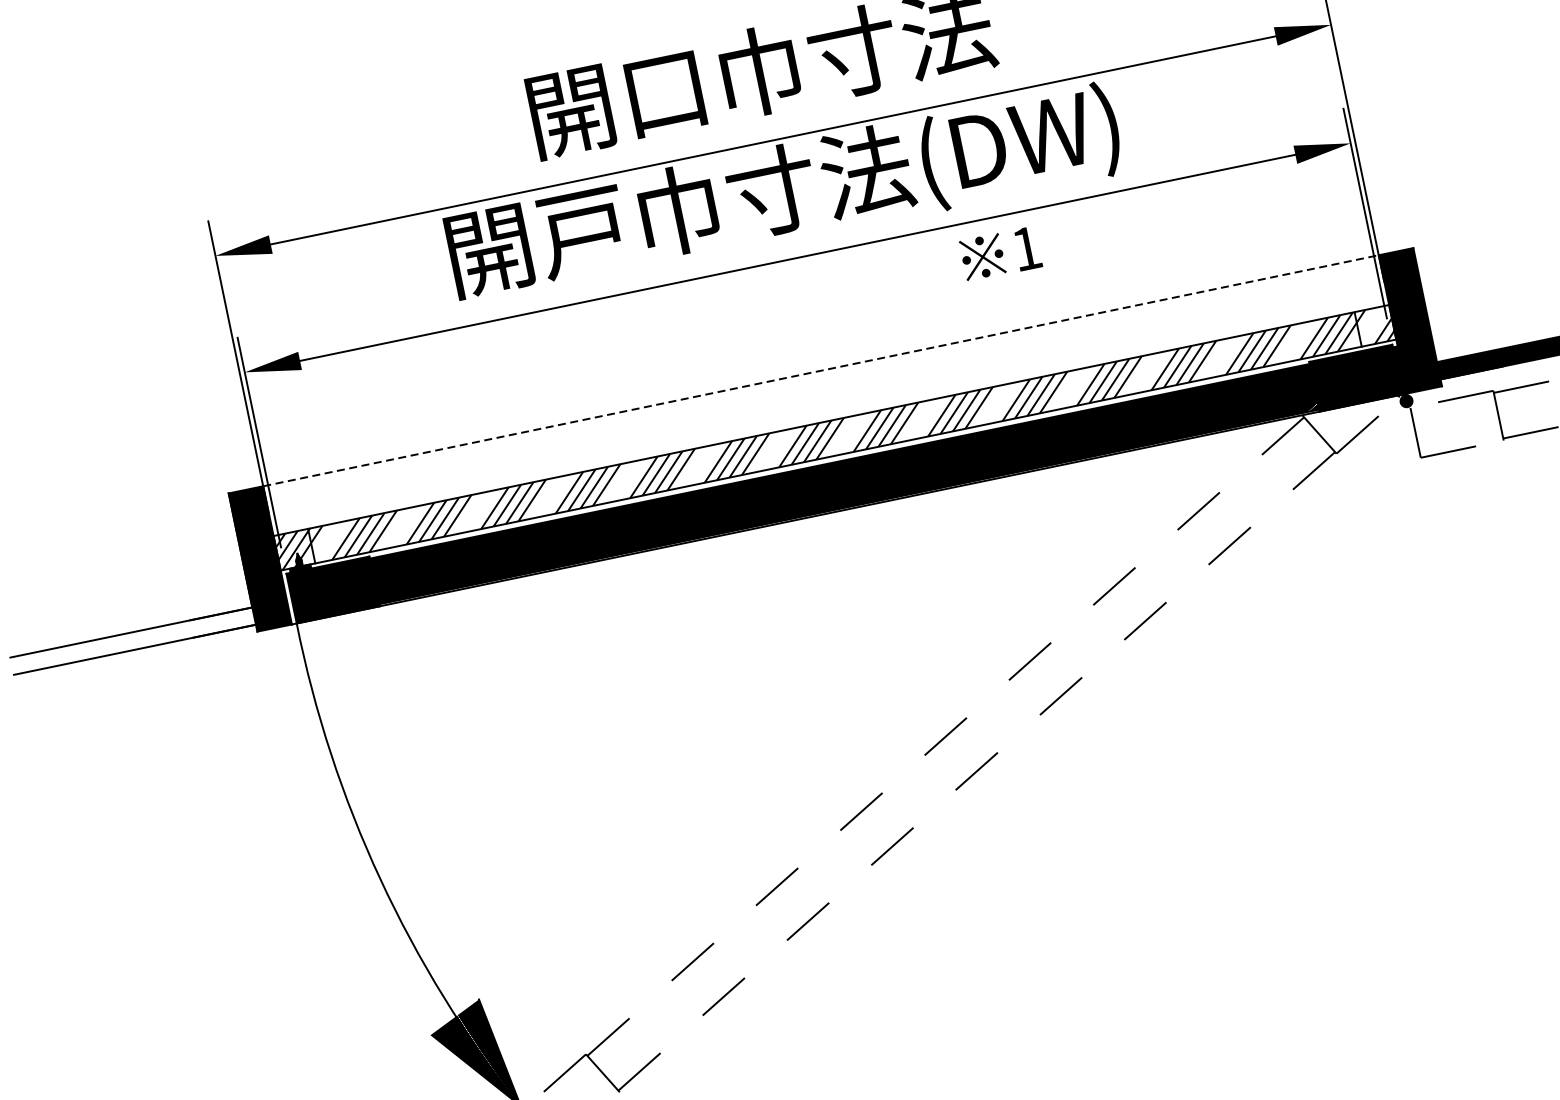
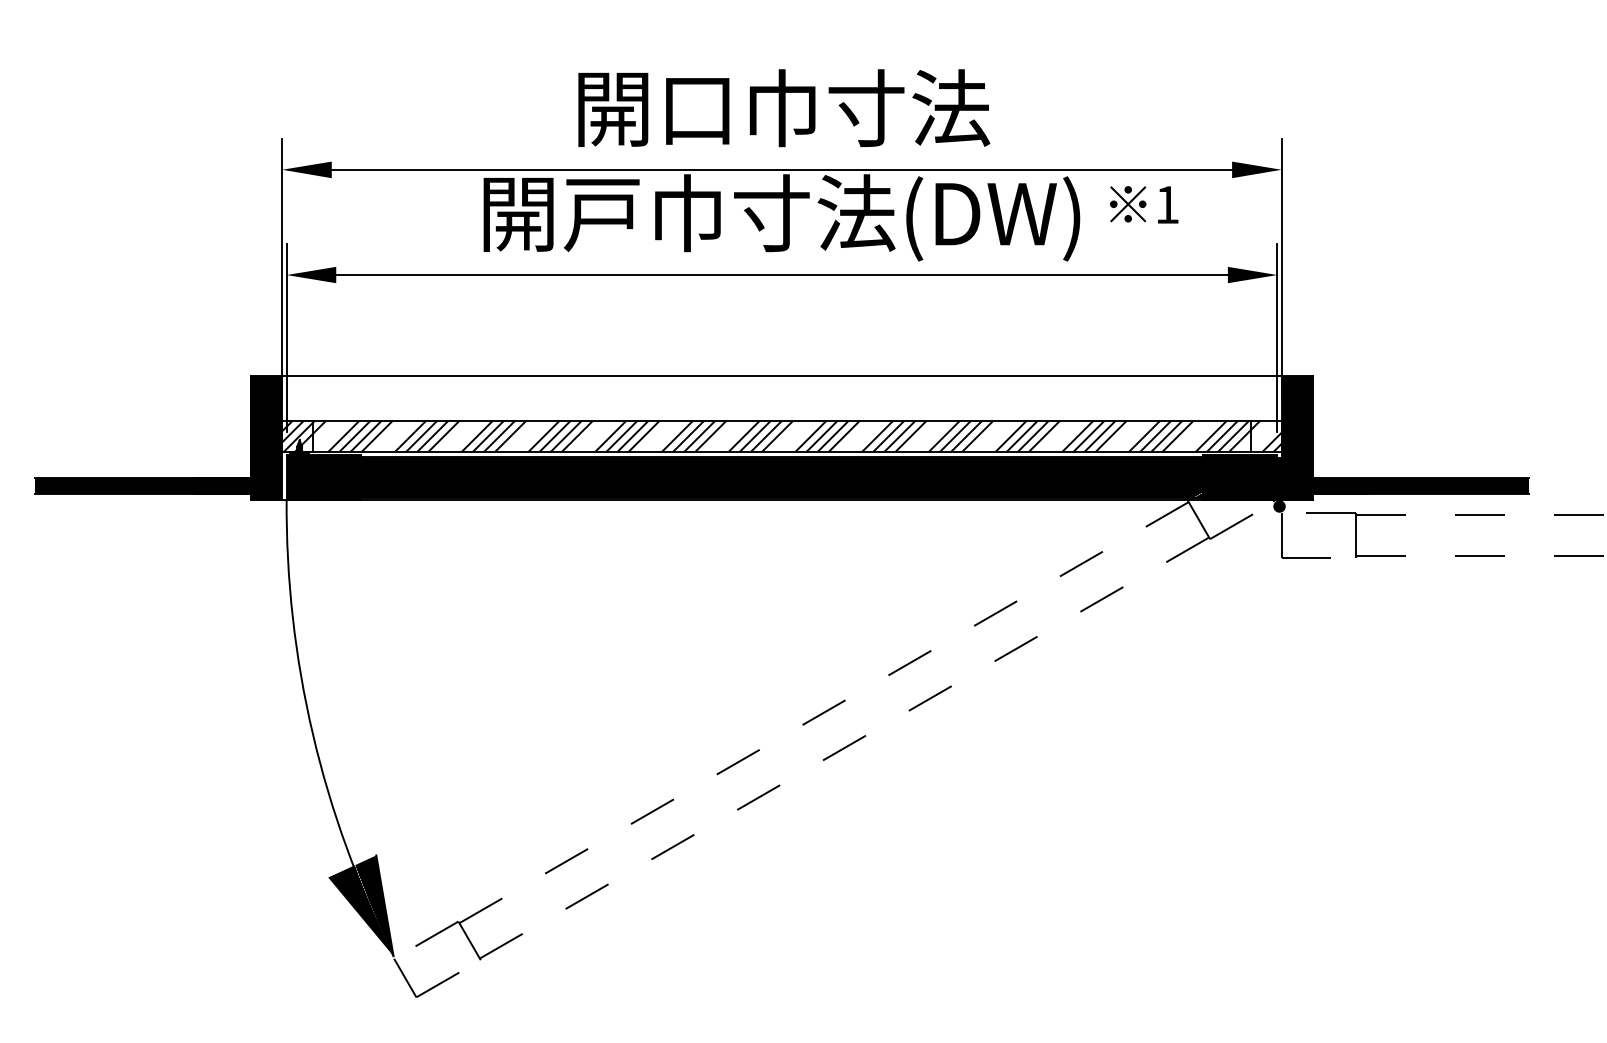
text: (1001, 253) -> (1144, 204), moved
line: (821, 371) -> (782, 376), dashed -> solid
fill: (132, 640) -> (142, 485), added

